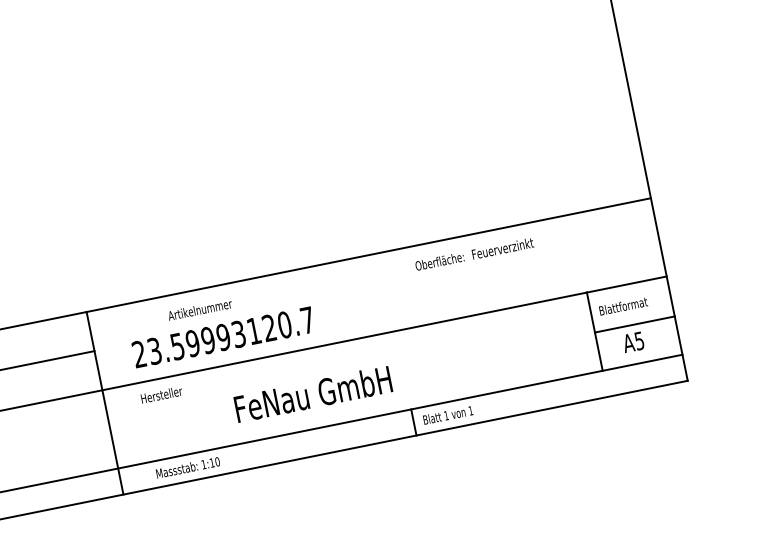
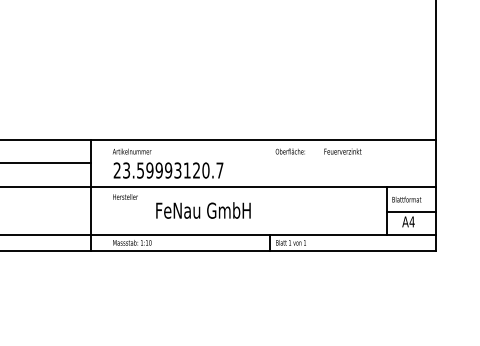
text: (438, 261) -> (289, 151), moved
text: (199, 309) -> (131, 151), moved
text: (638, 340) -> (411, 221), A5 -> A4
text: (313, 394) -> (203, 210), moved

